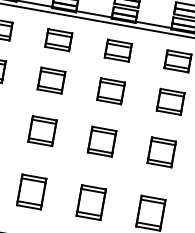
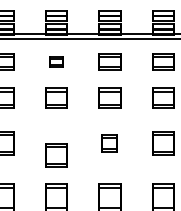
part: (58, 39) -> (56, 61), size x0.6
part: (42, 131) -> (56, 155), moved
part: (101, 141) -> (109, 143), size x0.7

